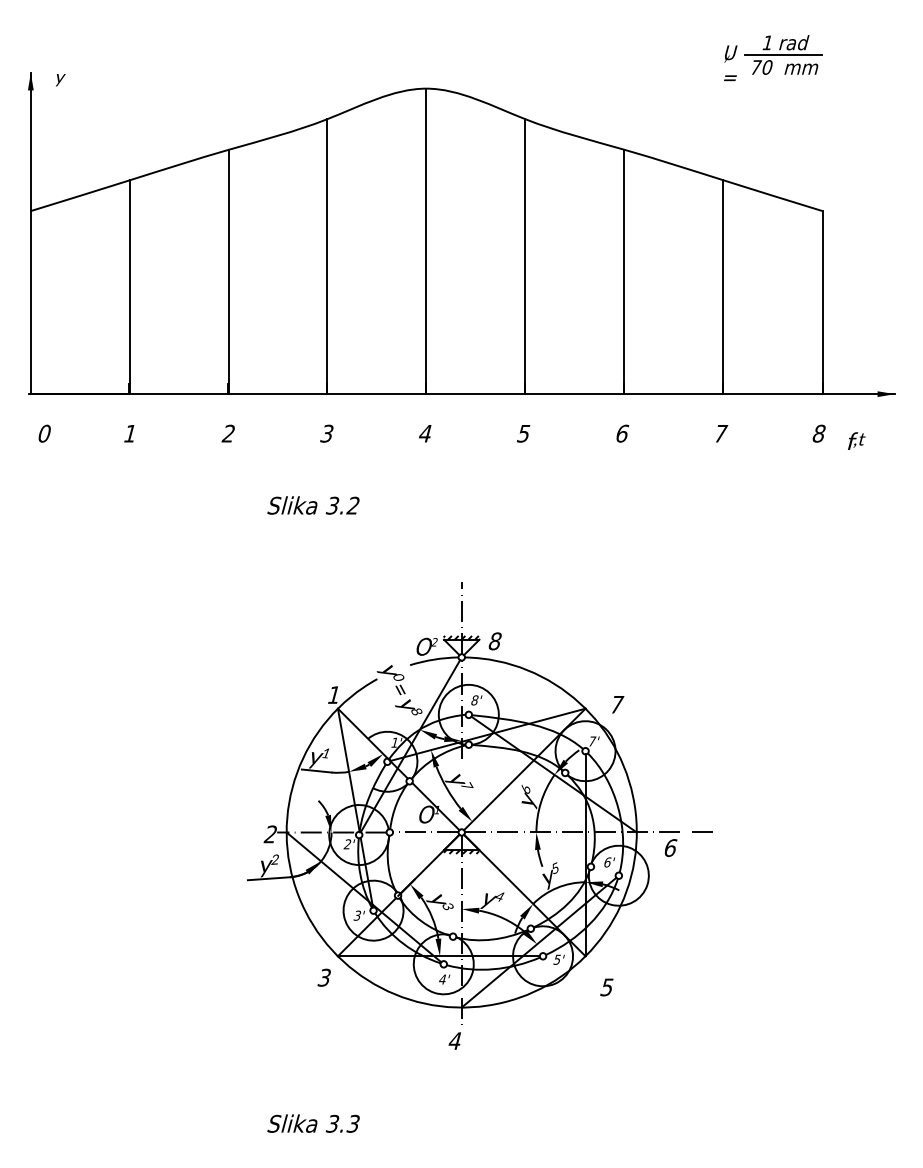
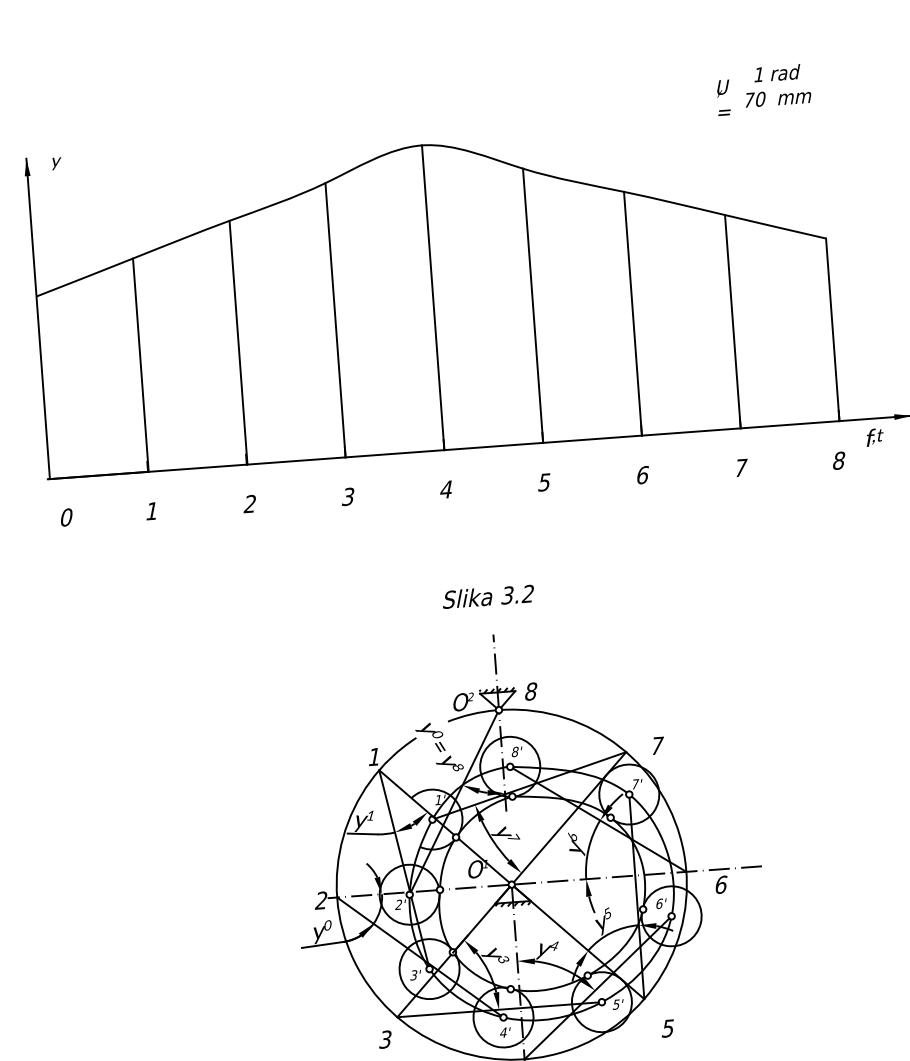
line: (783, 55) -> (775, 86), removed
text: (856, 440) -> (874, 436), moved
text: (313, 505) -> (488, 596), moved
text: (275, 859) -> (328, 925), 2 -> 0

